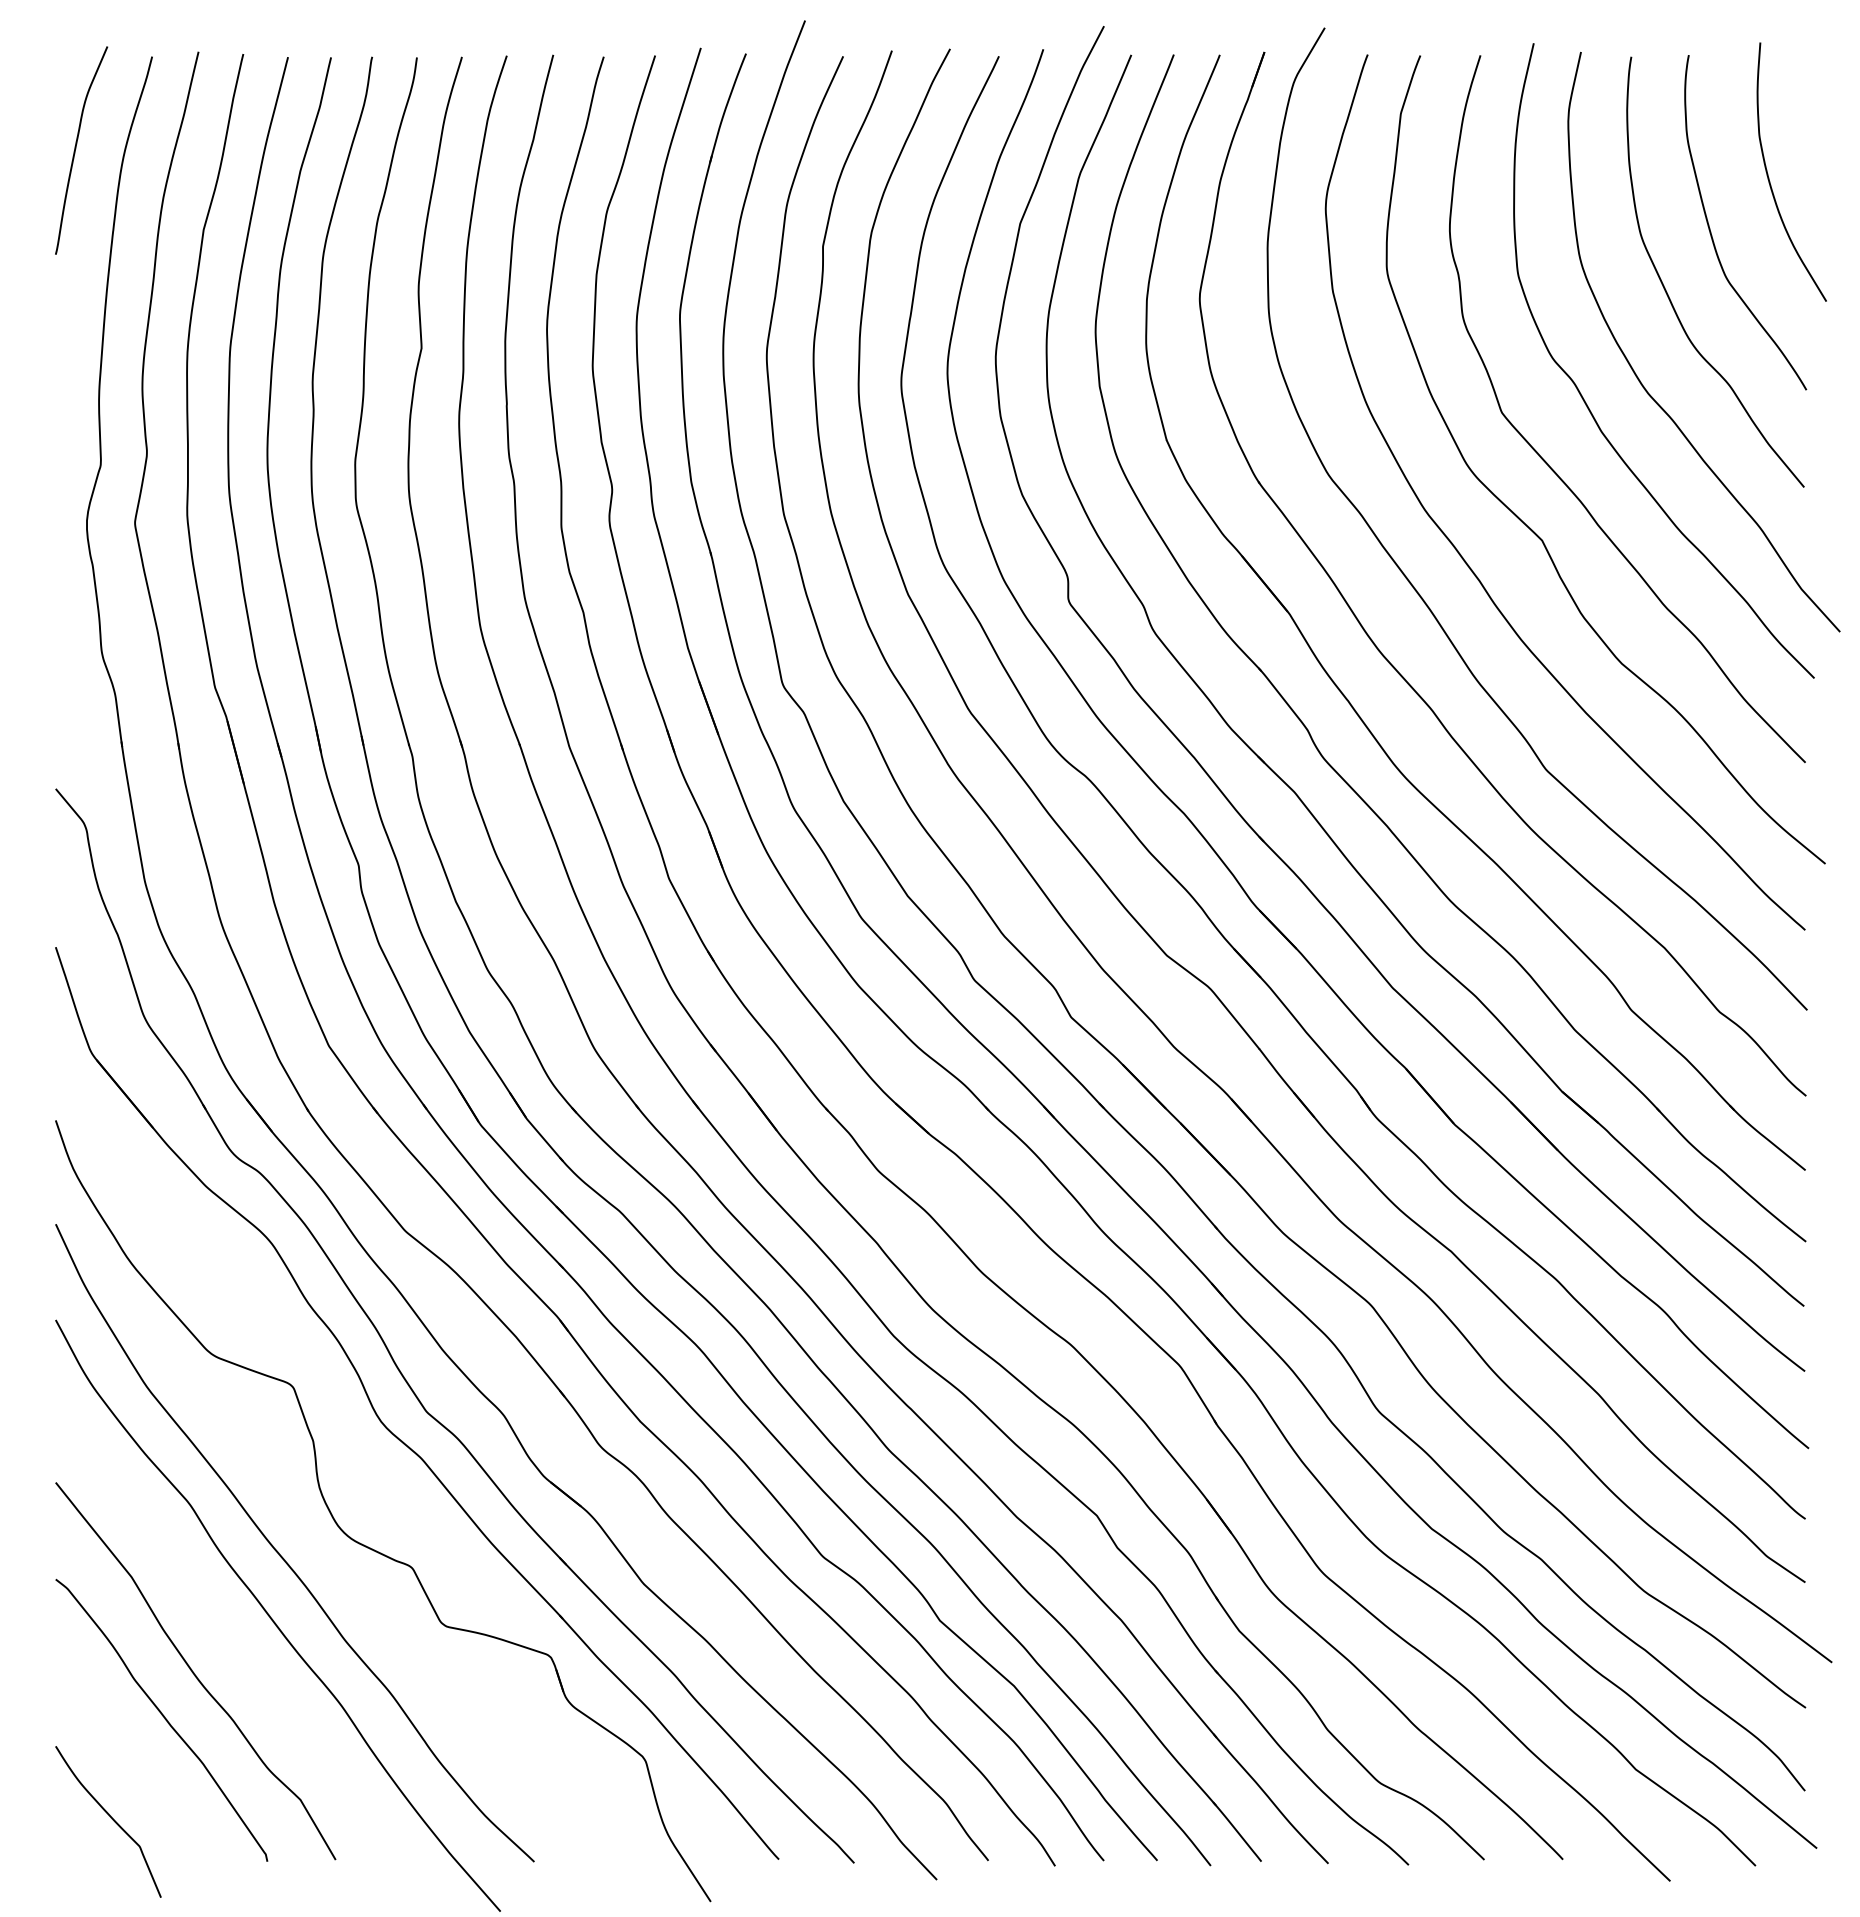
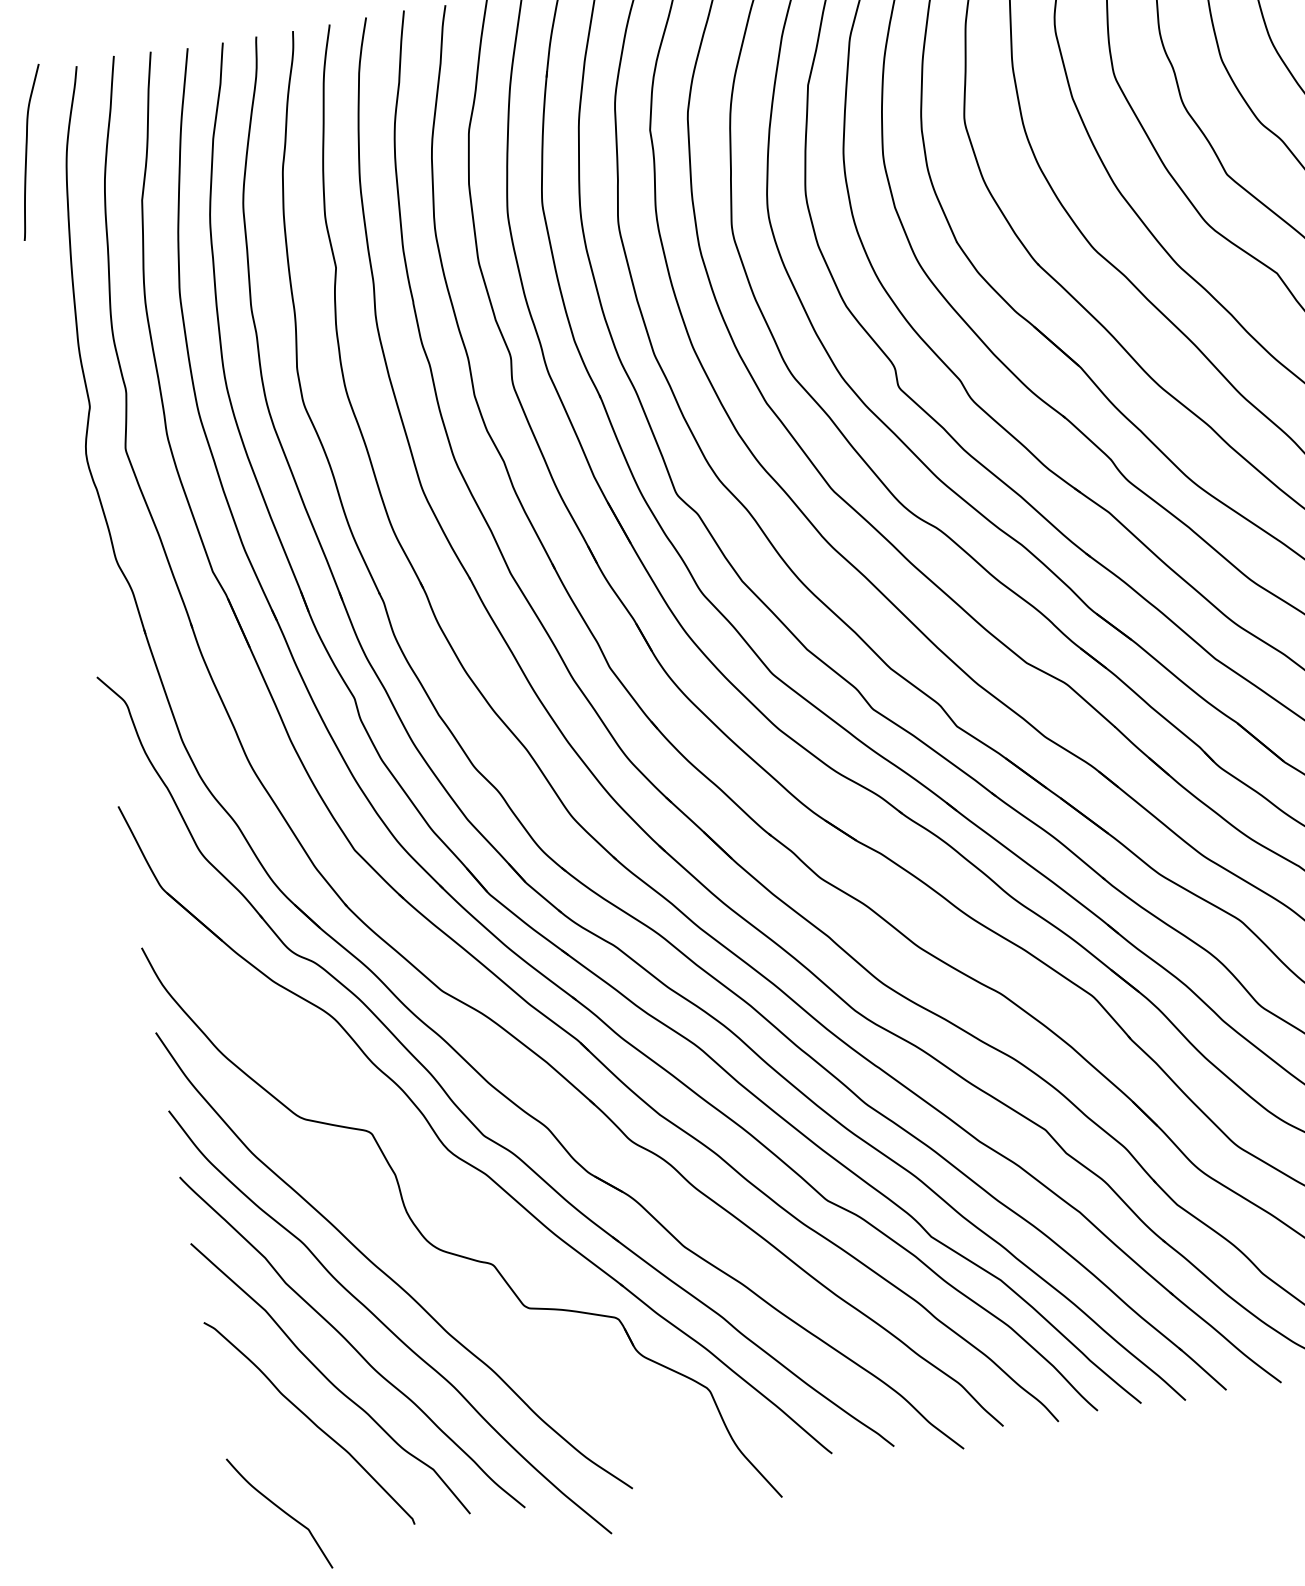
curve: (226, 1632) -> (350, 1342), added

